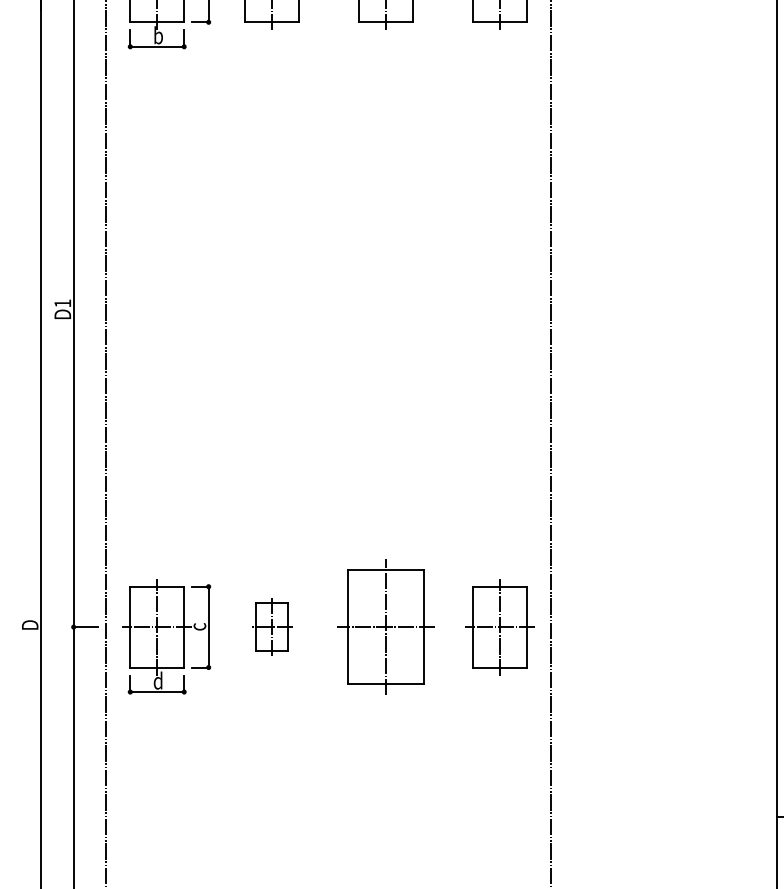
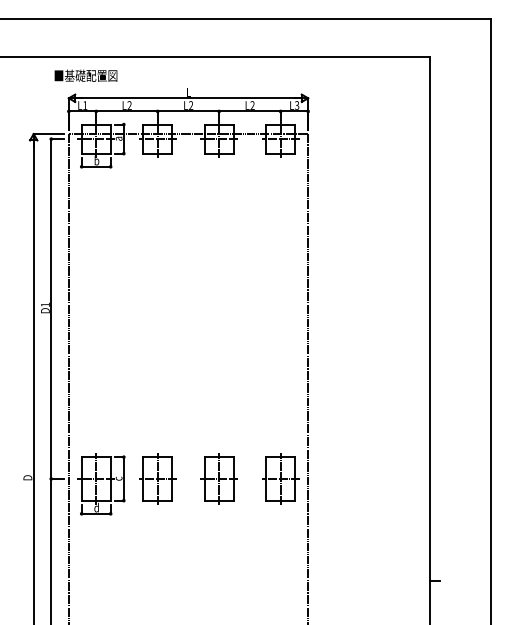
part: (271, 626) -> (157, 478), size x1.67
part: (384, 626) -> (218, 478), size x0.71

